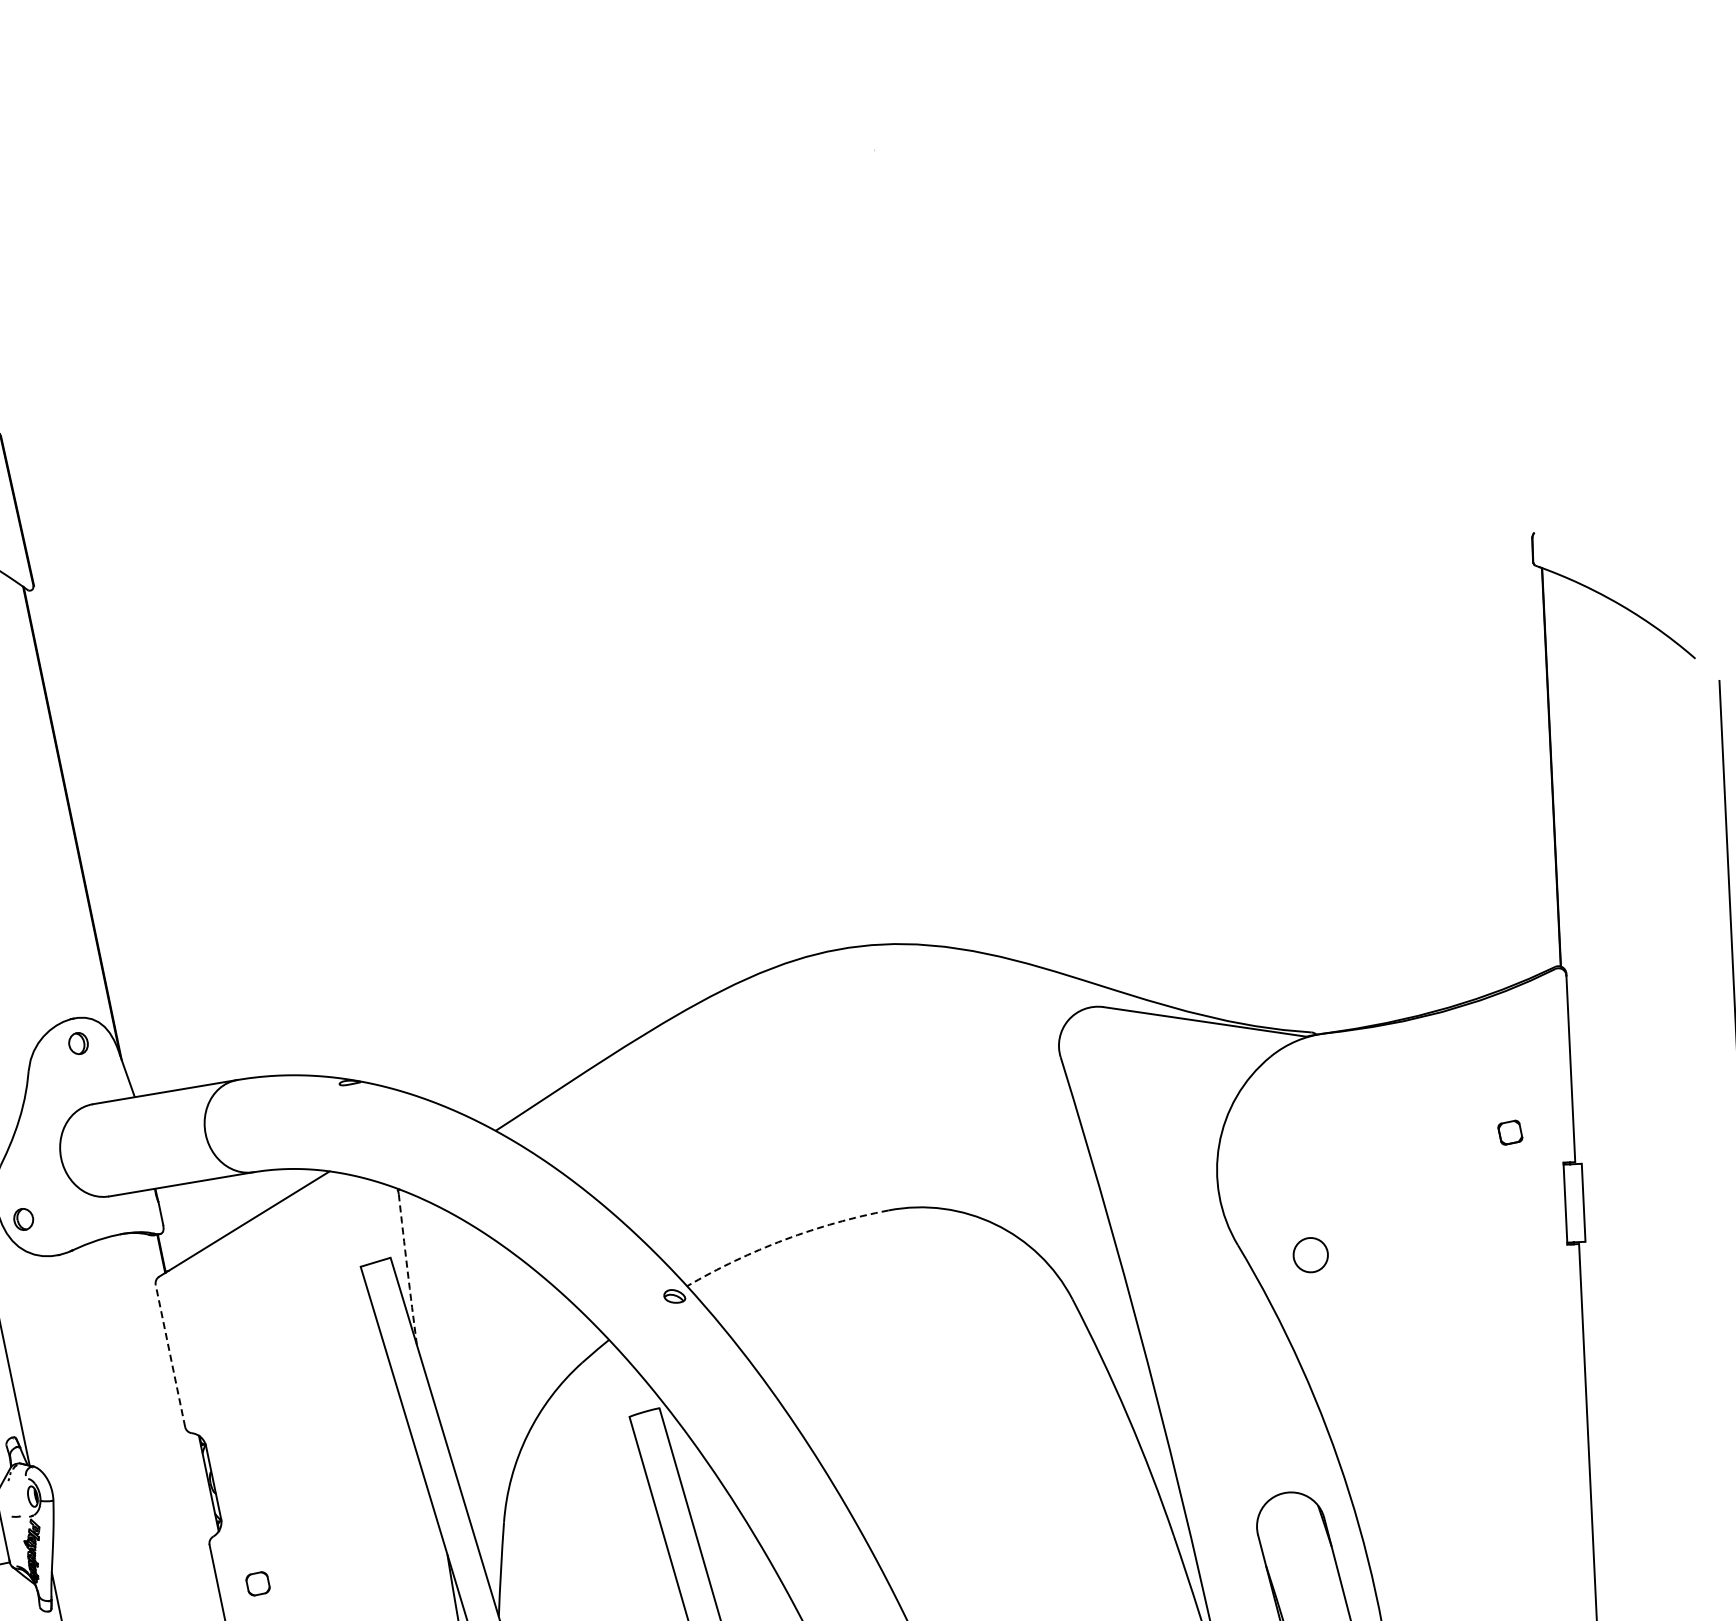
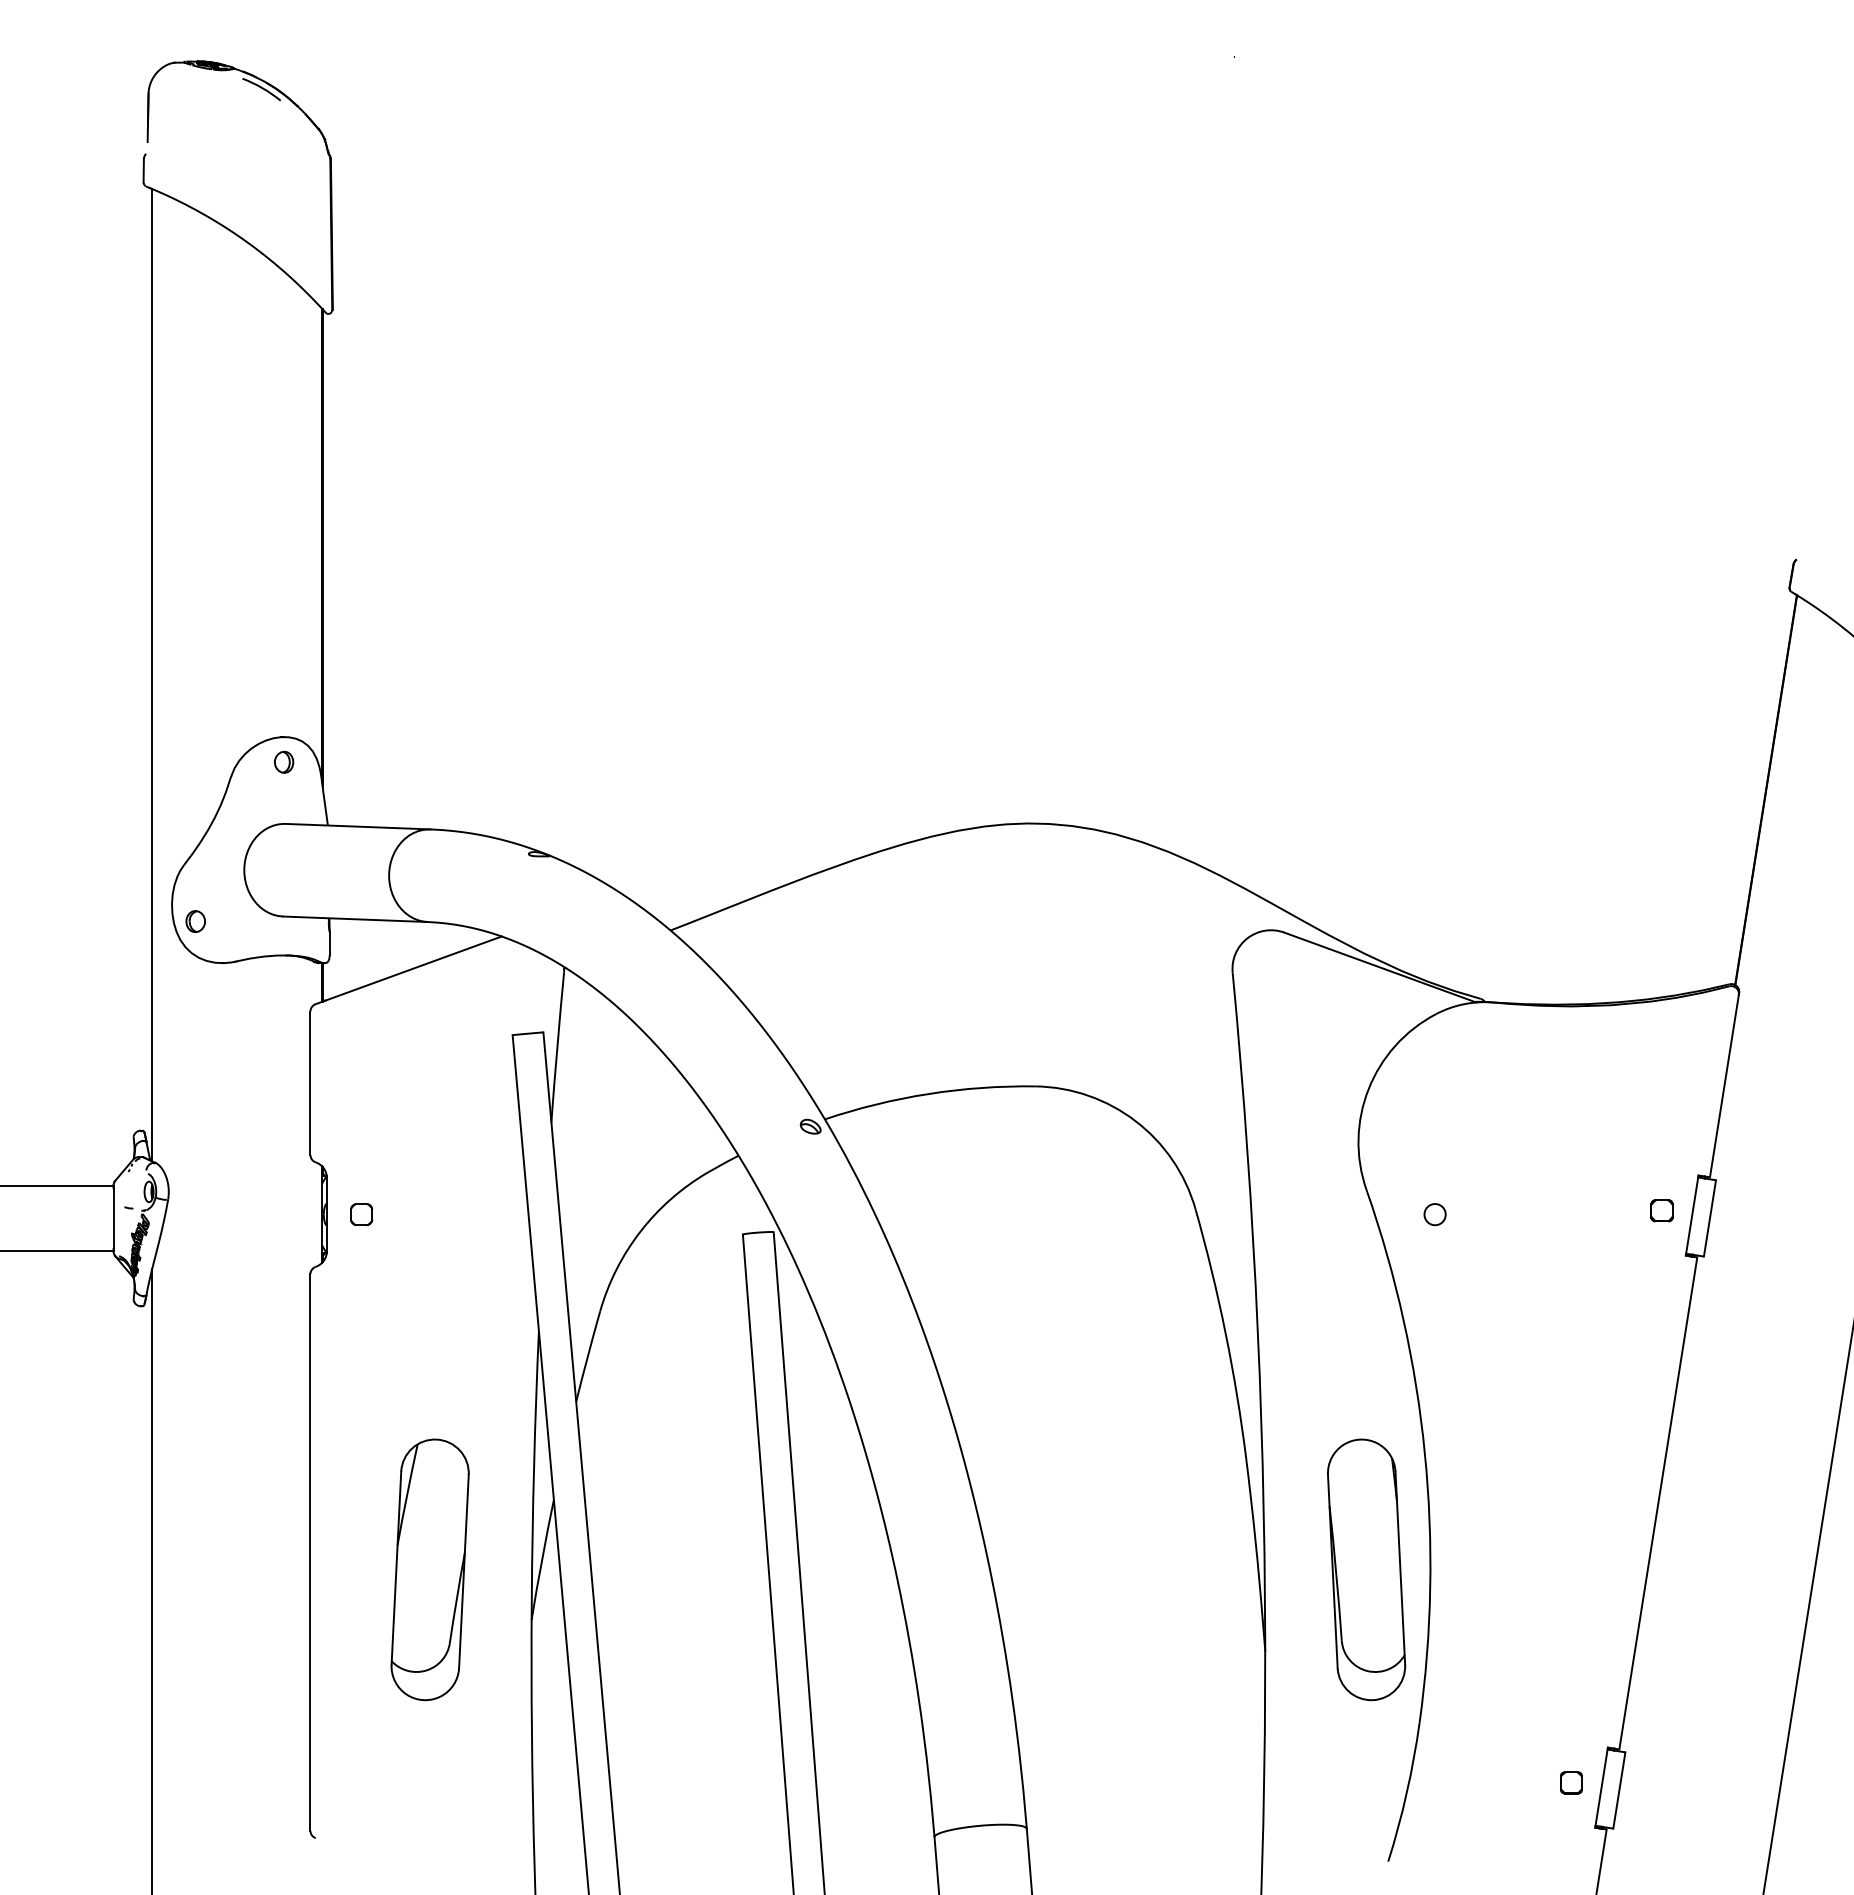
part: (1509, 1132) -> (1661, 1210), moved
arc: (784, 1239) -> (928, 1093), dashed -> solid
circle: (1310, 1255) -> (1434, 1214), size x0.62
arc: (407, 1269) -> (557, 1047), dashed -> solid
line: (170, 1356) -> (310, 1083), dashed -> solid
part: (257, 1583) -> (361, 1214), moved

